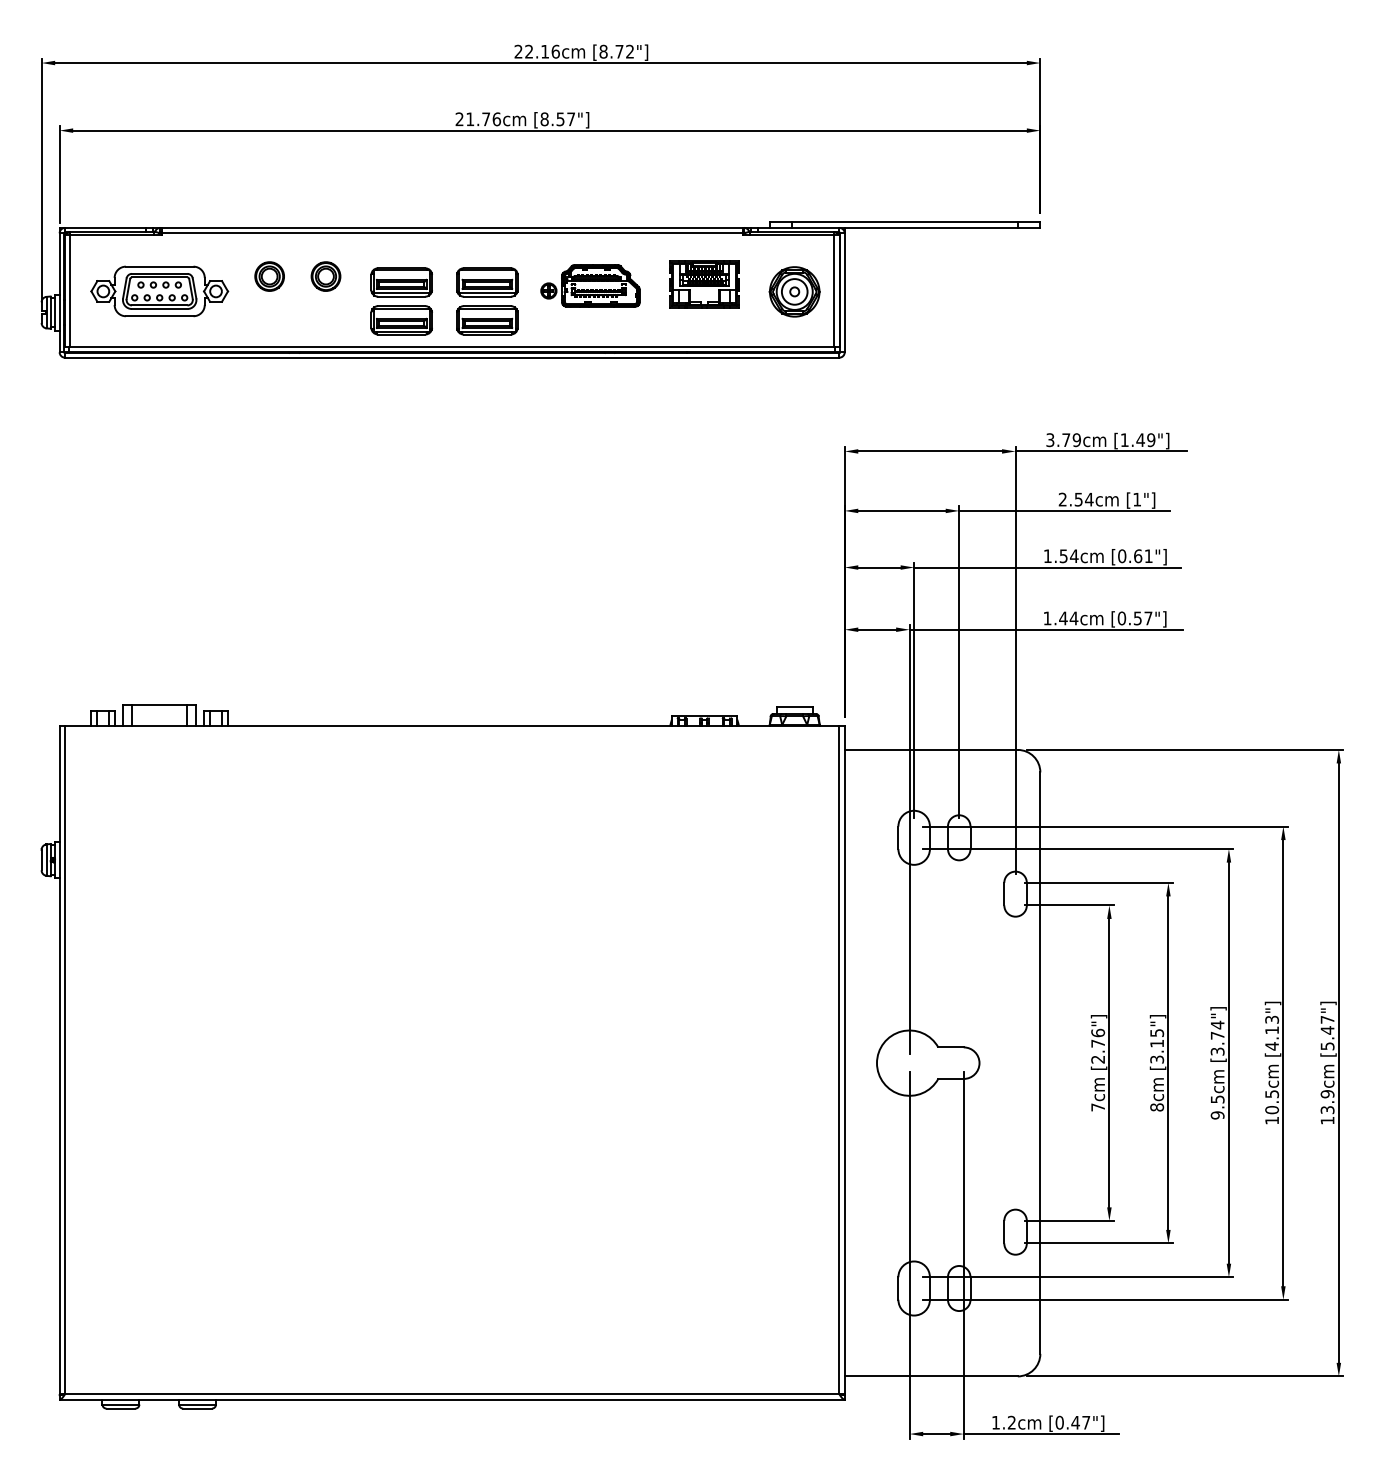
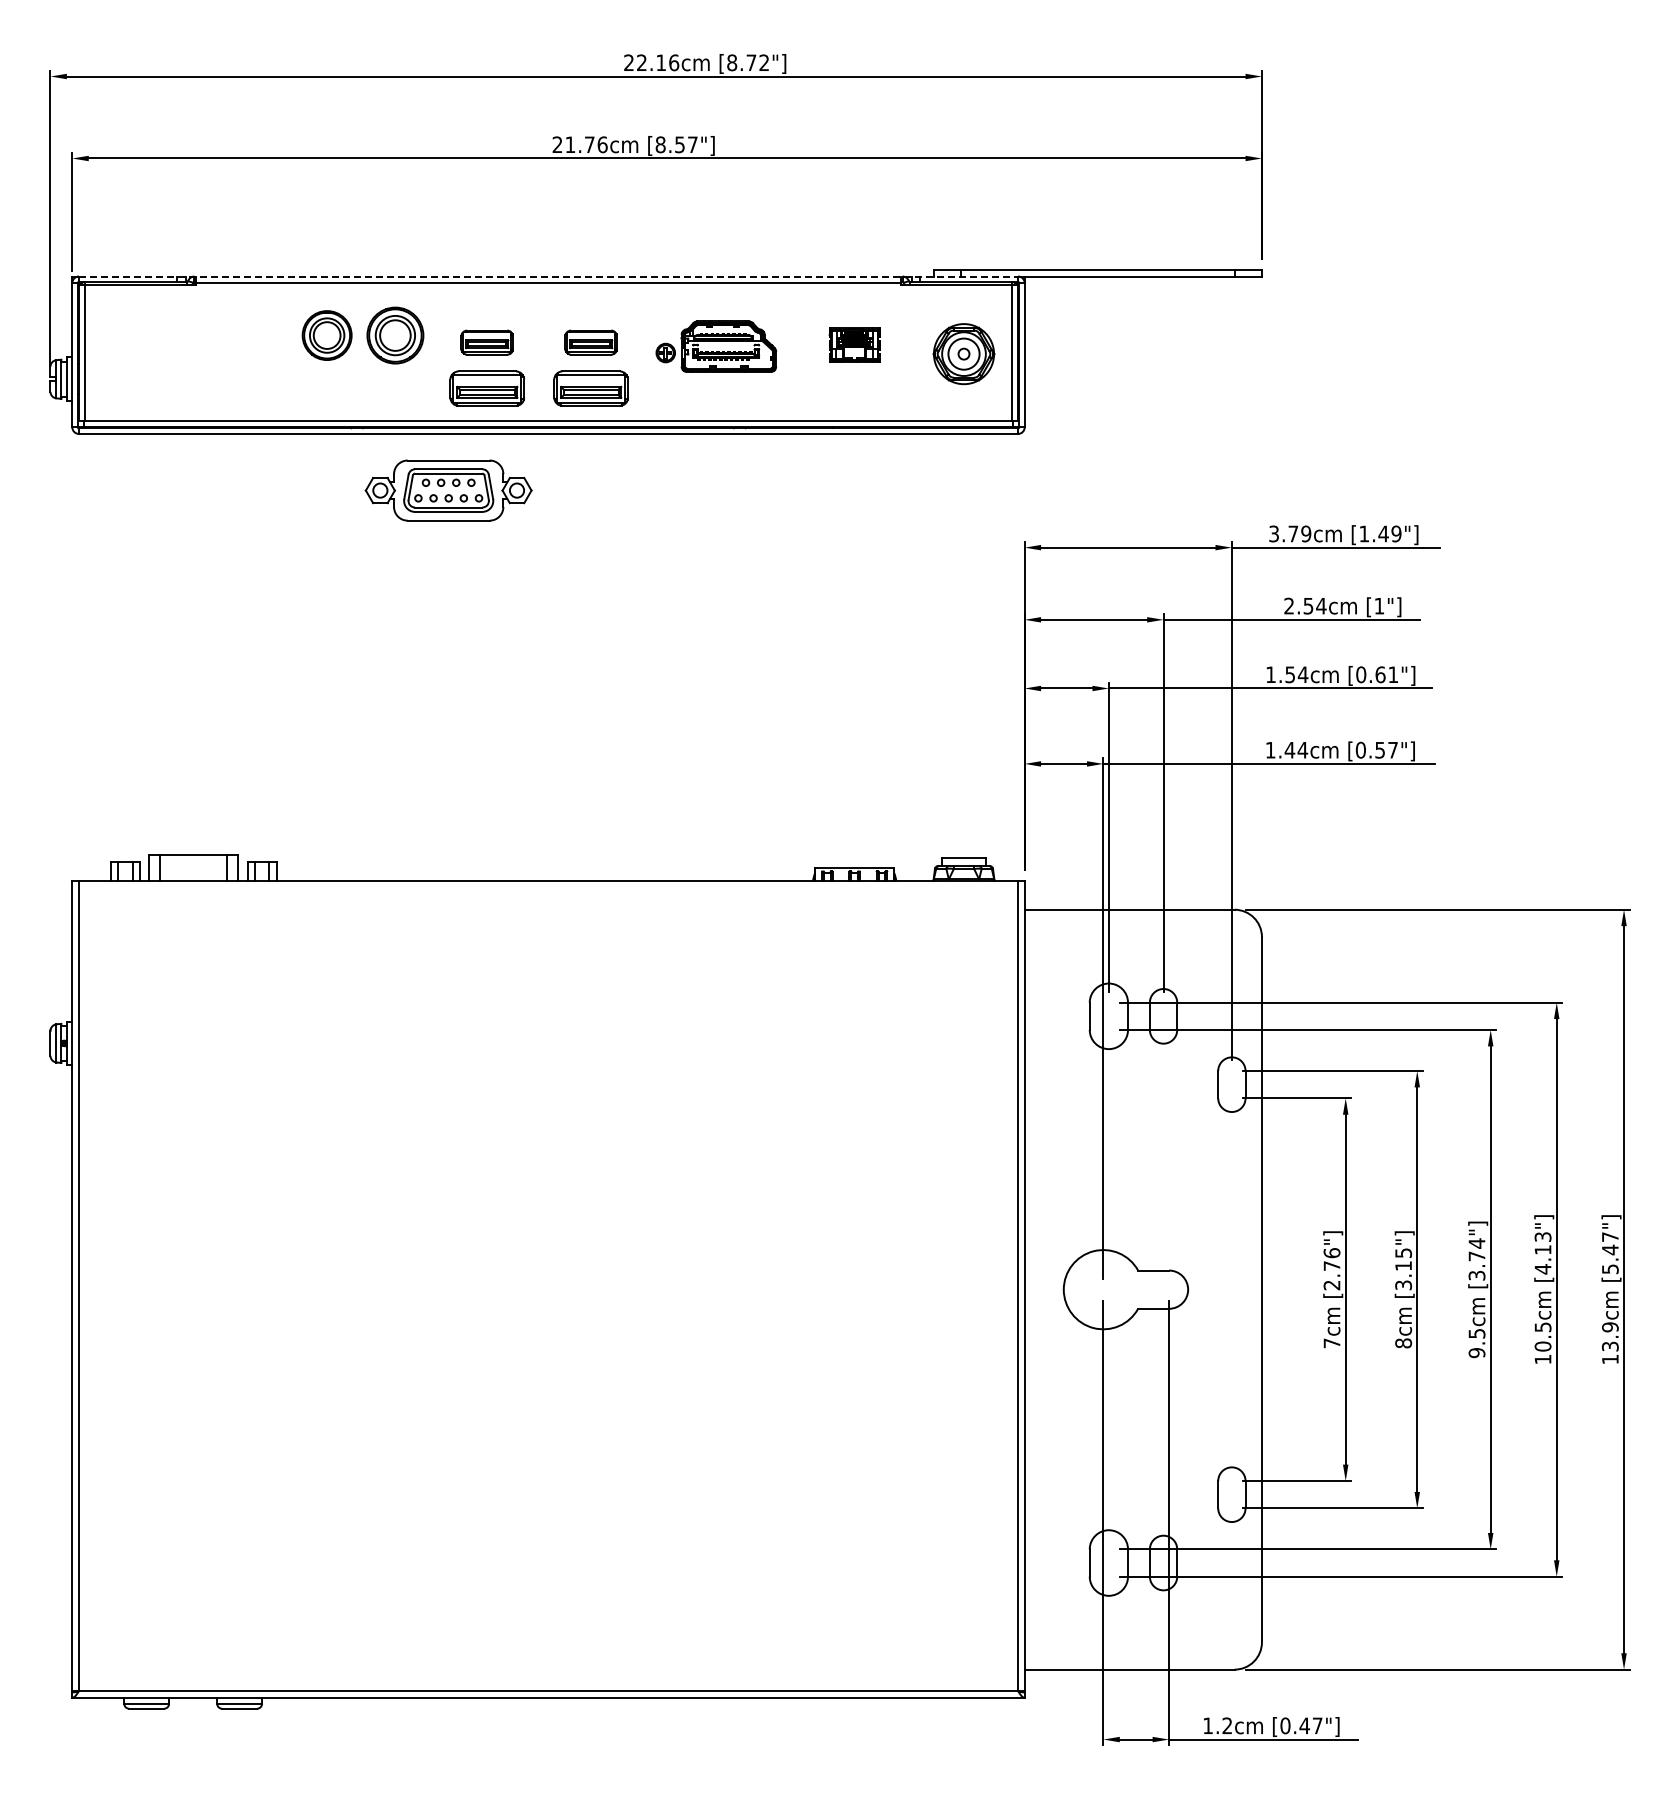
line: (452, 227) -> (548, 276), solid -> dashed
part: (269, 276) -> (326, 335), size x1.4
part: (326, 276) -> (395, 335), size x1.6
part: (401, 282) -> (486, 342), size x0.7
part: (486, 282) -> (590, 342), size x0.7
part: (704, 284) -> (854, 345), size x0.6
part: (159, 291) -> (448, 490), moved

